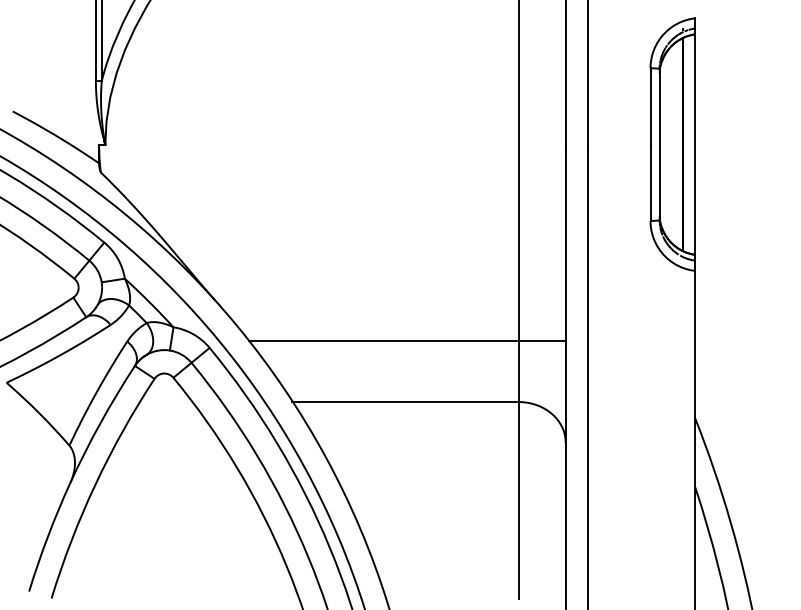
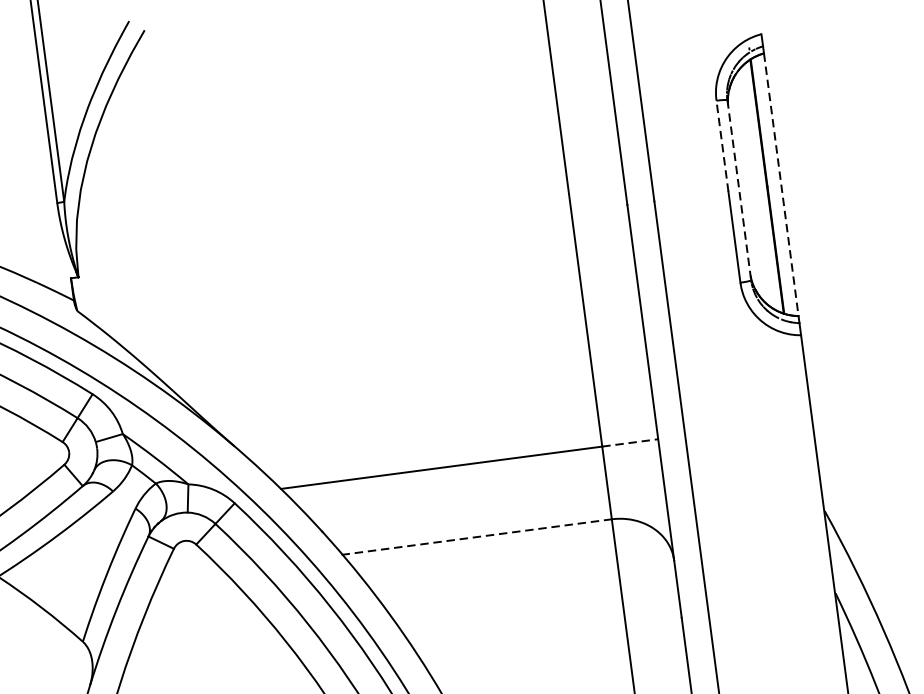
line: (650, 105) -> (722, 145), solid -> dashed
line: (659, 145) -> (739, 191), solid -> dashed
line: (694, 145) -> (781, 185), solid -> dashed
line: (542, 341) -> (630, 443), solid -> dashed
line: (405, 402) -> (476, 537), solid -> dashed

